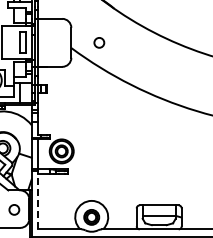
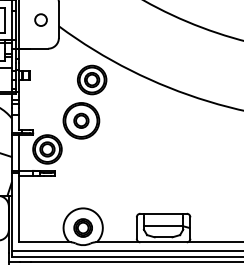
circle: (99, 42) -> (41, 19), moved
part: (93, 111) -> (85, 101), added
line: (37, 199) -> (18, 206), dashed -> solid

